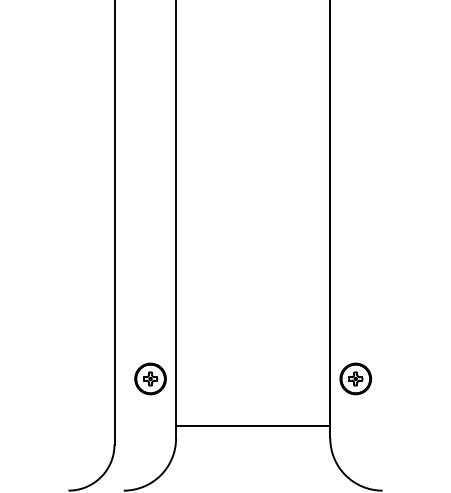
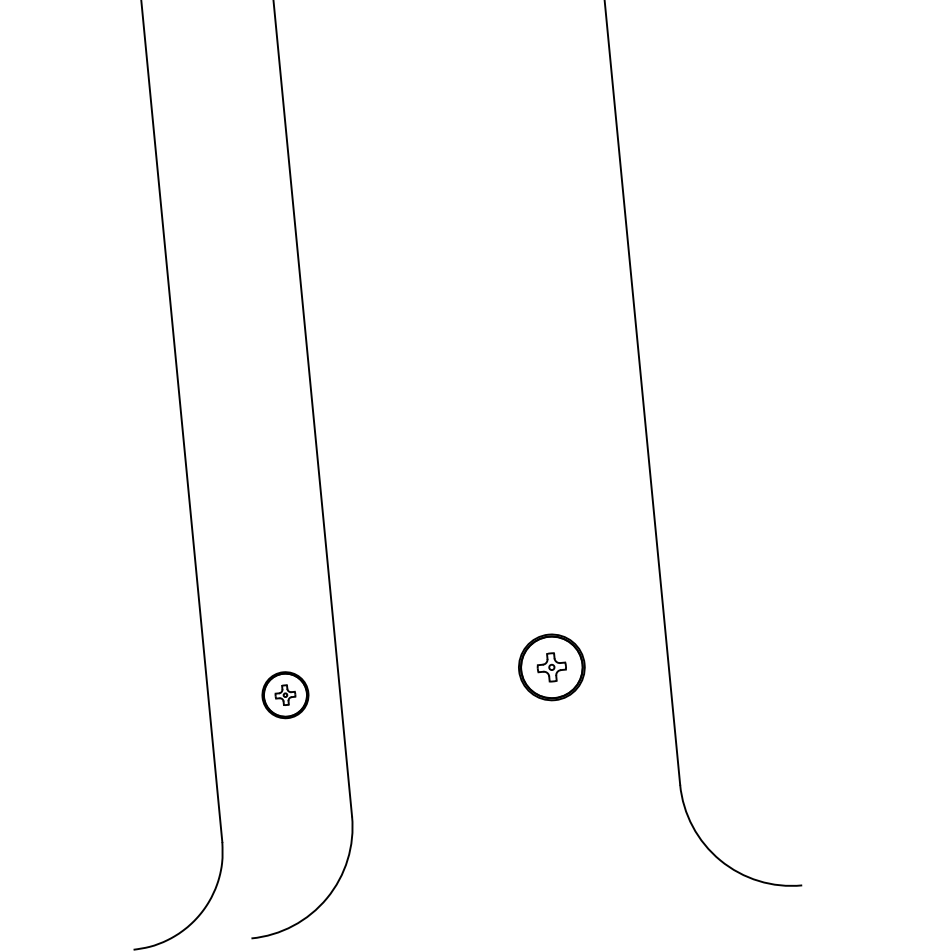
part: (150, 378) -> (285, 694), size x0.7
part: (355, 378) -> (551, 666), moved
line: (253, 426) -> (514, 775), removed

